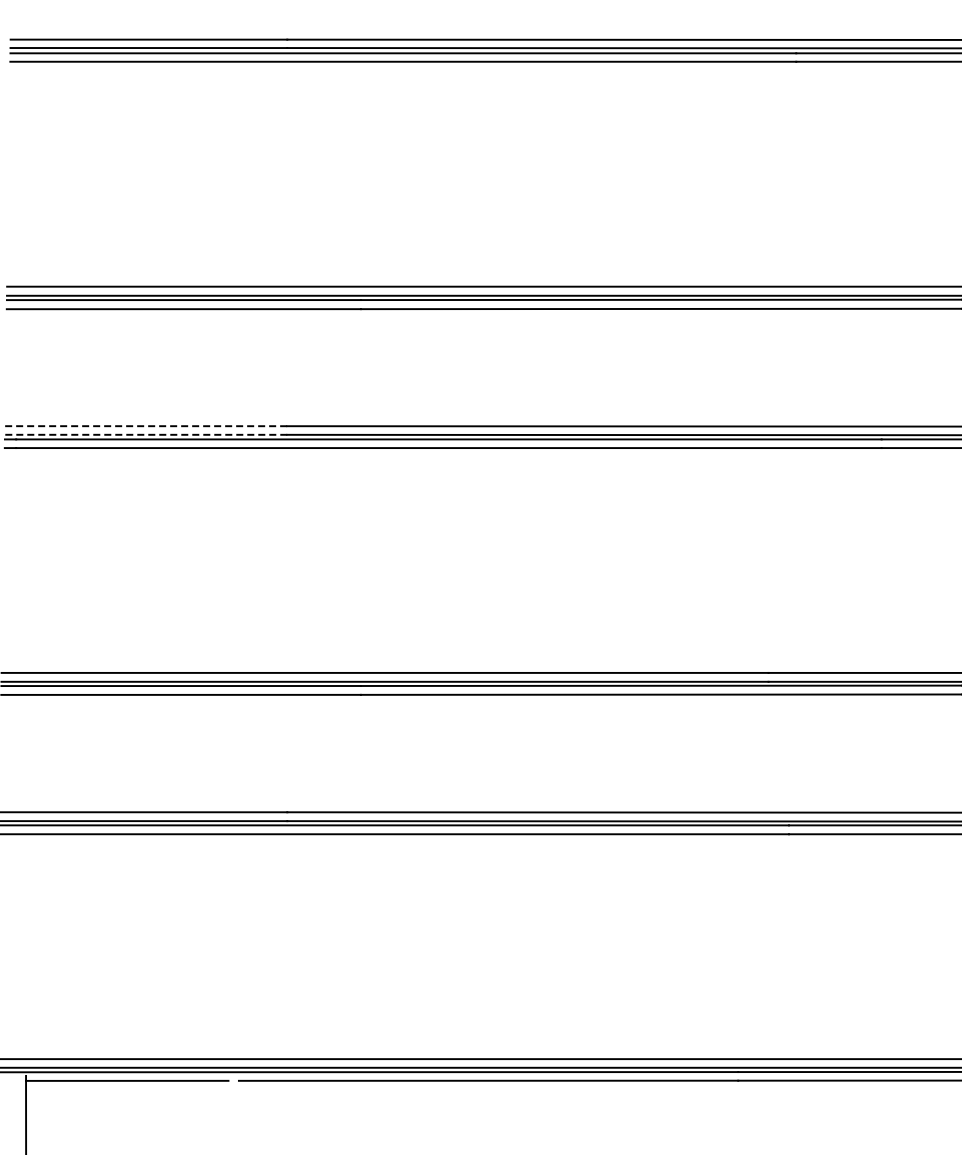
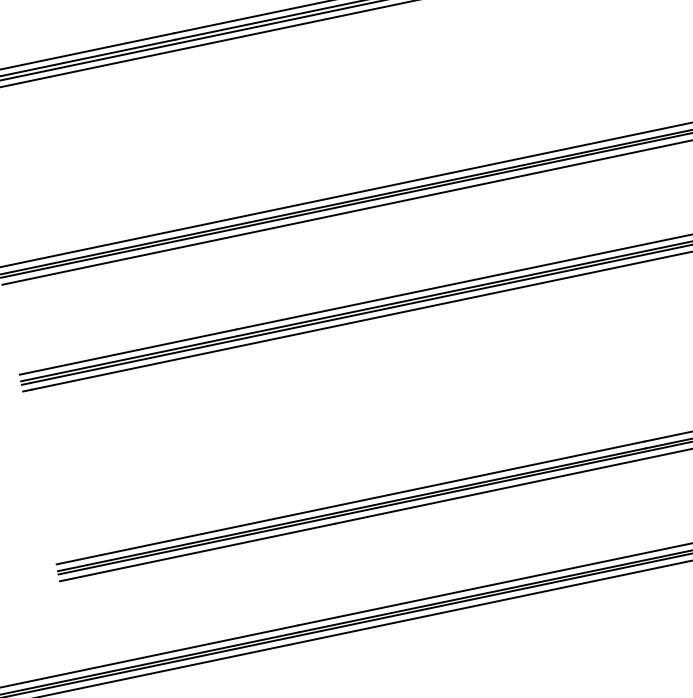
line: (146, 426) -> (128, 352), dashed -> solid
line: (145, 434) -> (128, 358), dashed -> solid

